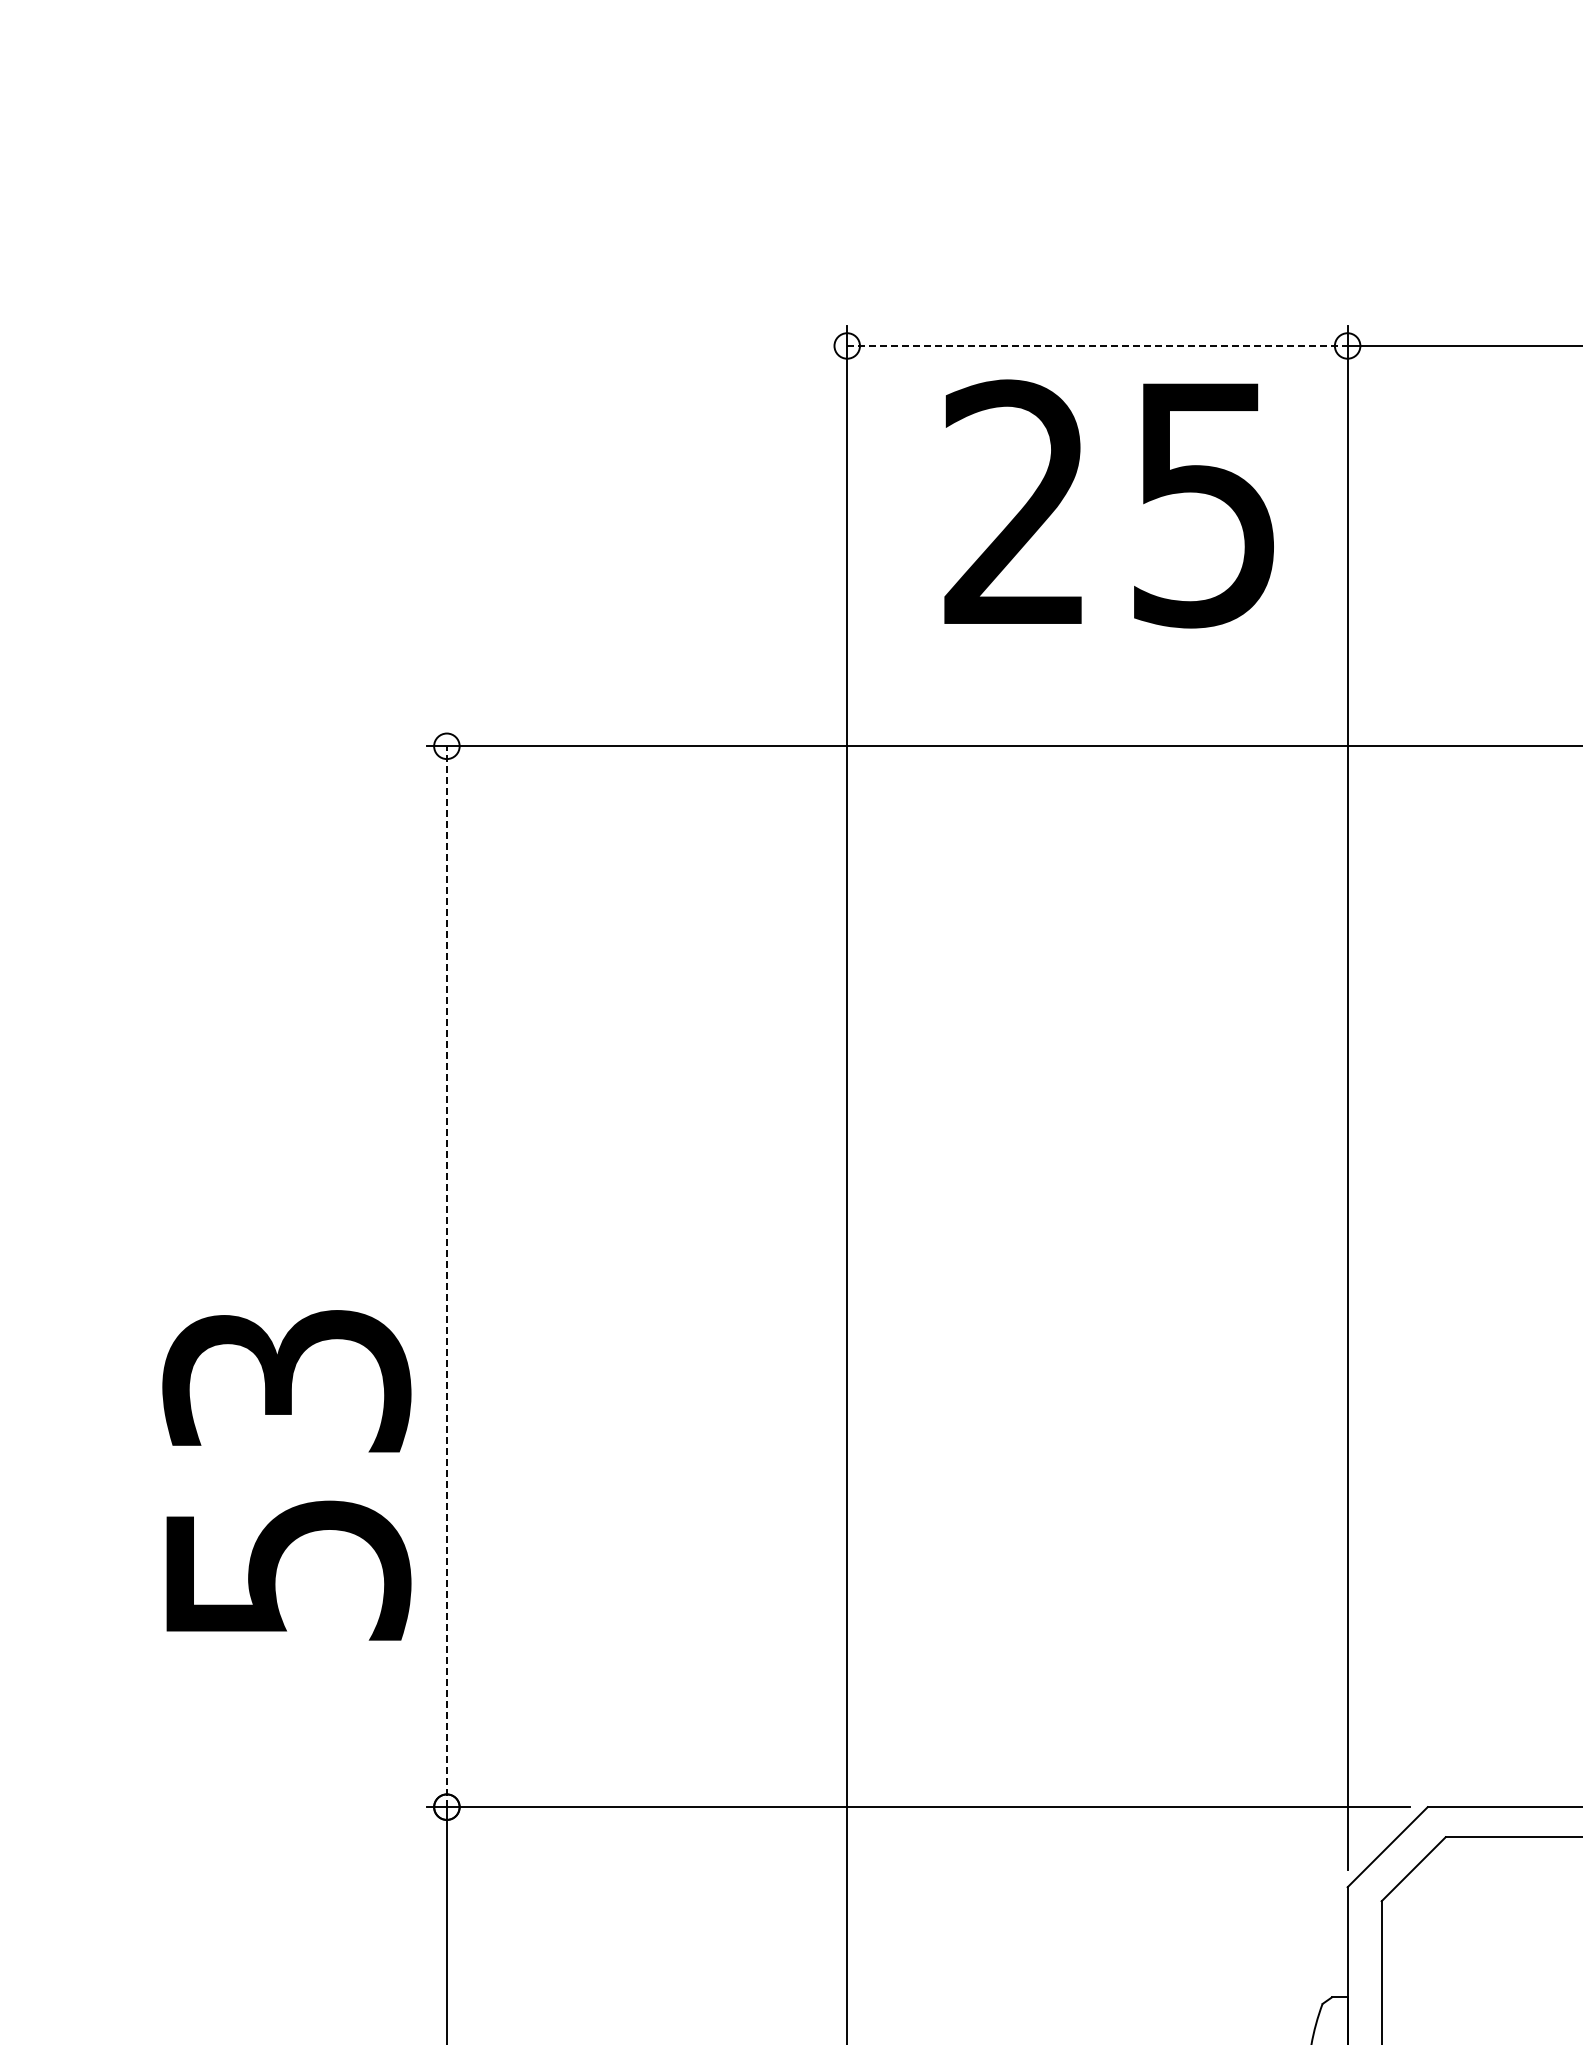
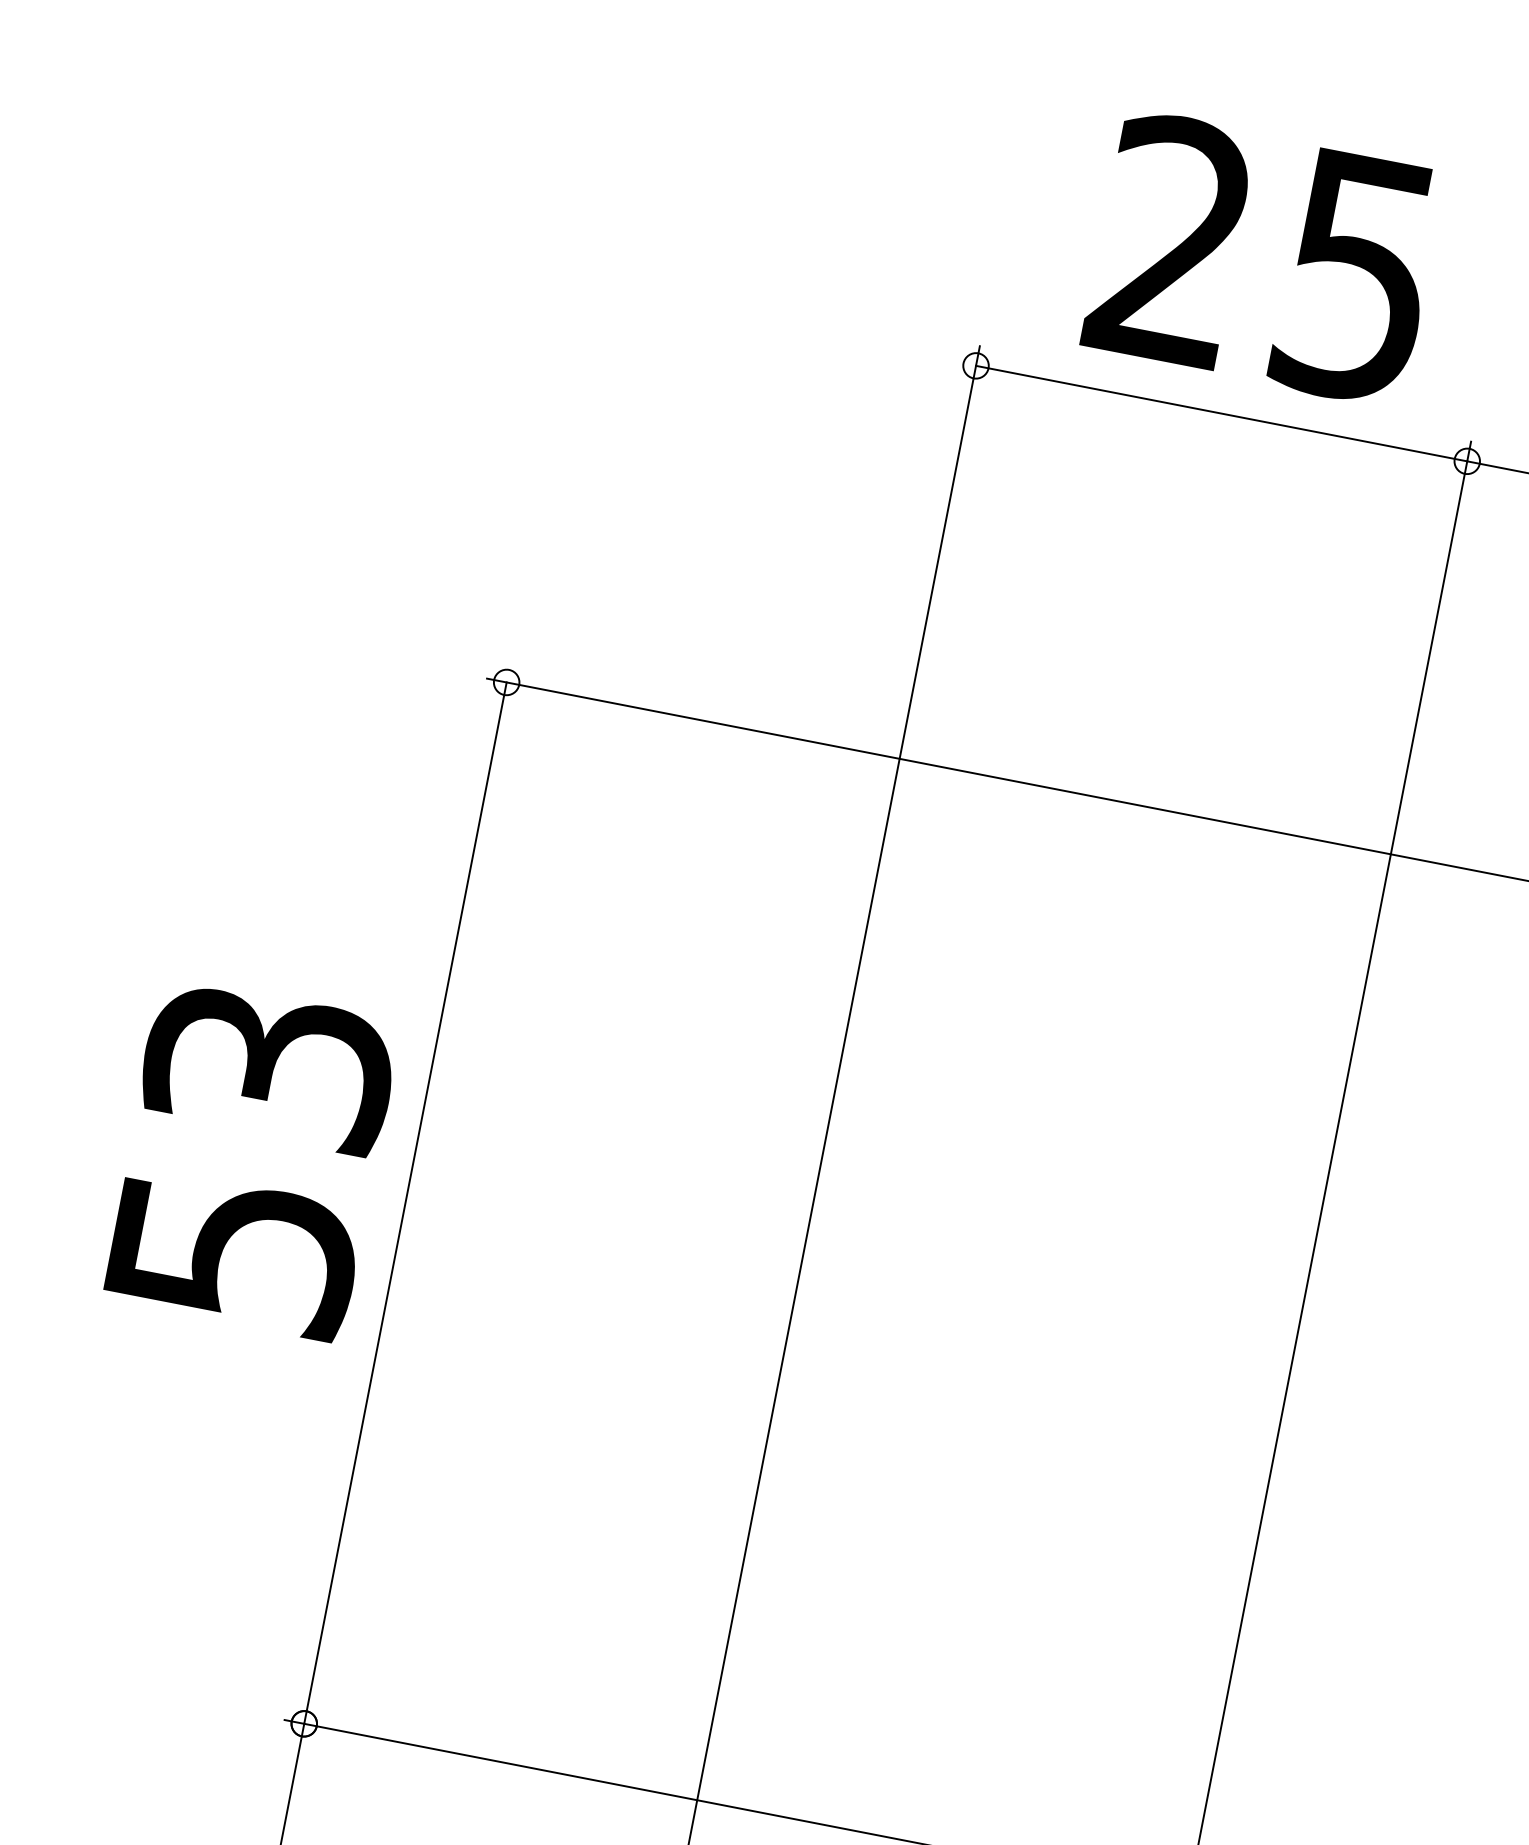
line: (1097, 345) -> (1221, 413), dashed -> solid
text: (1108, 503) -> (1263, 258), moved
line: (446, 1276) -> (405, 1202), dashed -> solid
text: (286, 1475) -> (250, 1159), moved

